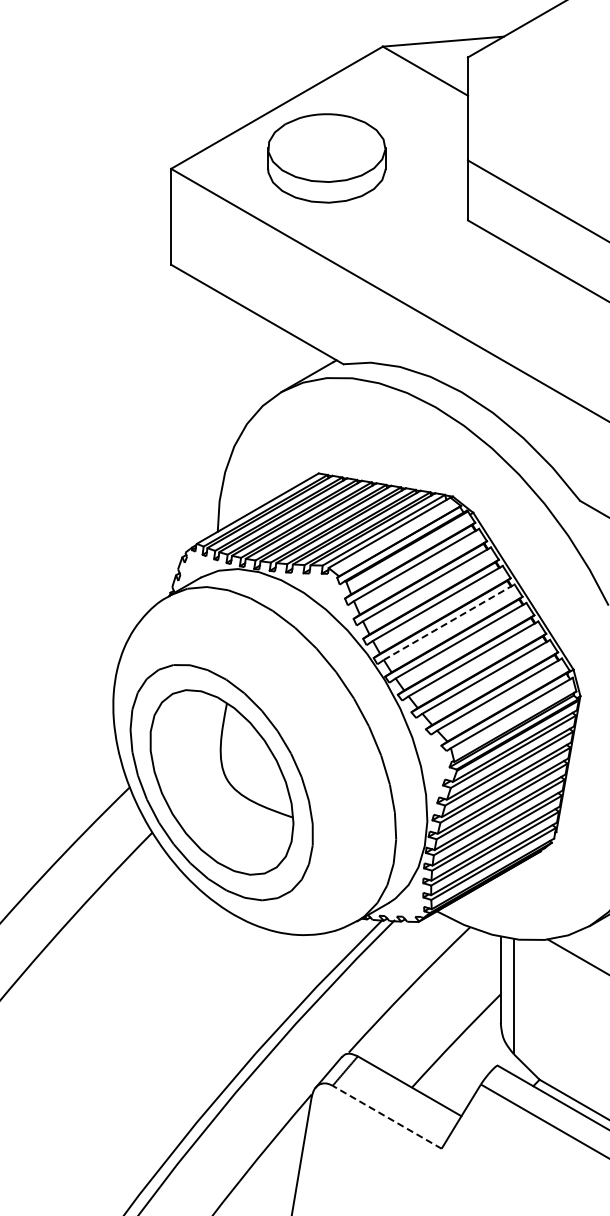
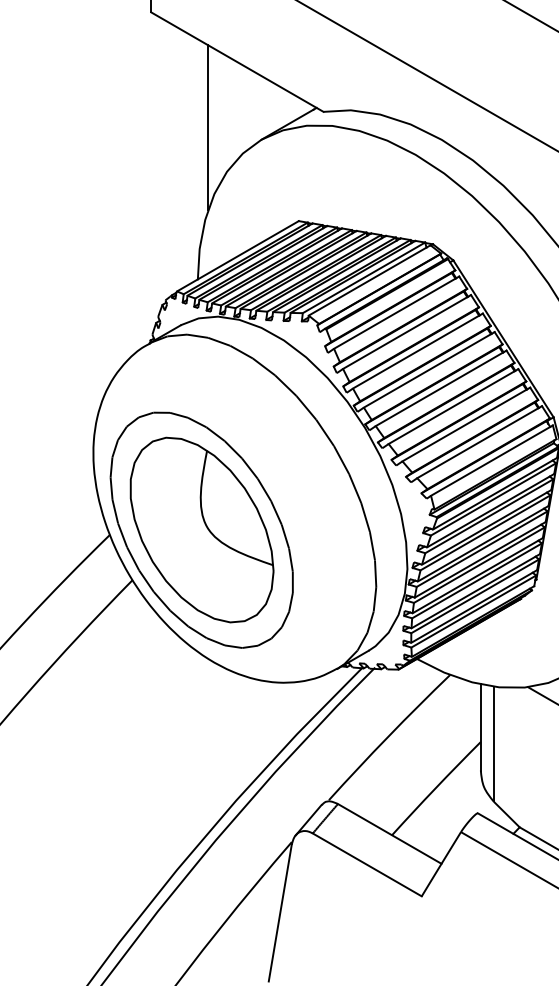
line: (228, 379) -> (208, 127), added
line: (449, 622) -> (429, 370), dashed -> solid
line: (387, 1117) -> (367, 865), dashed -> solid

